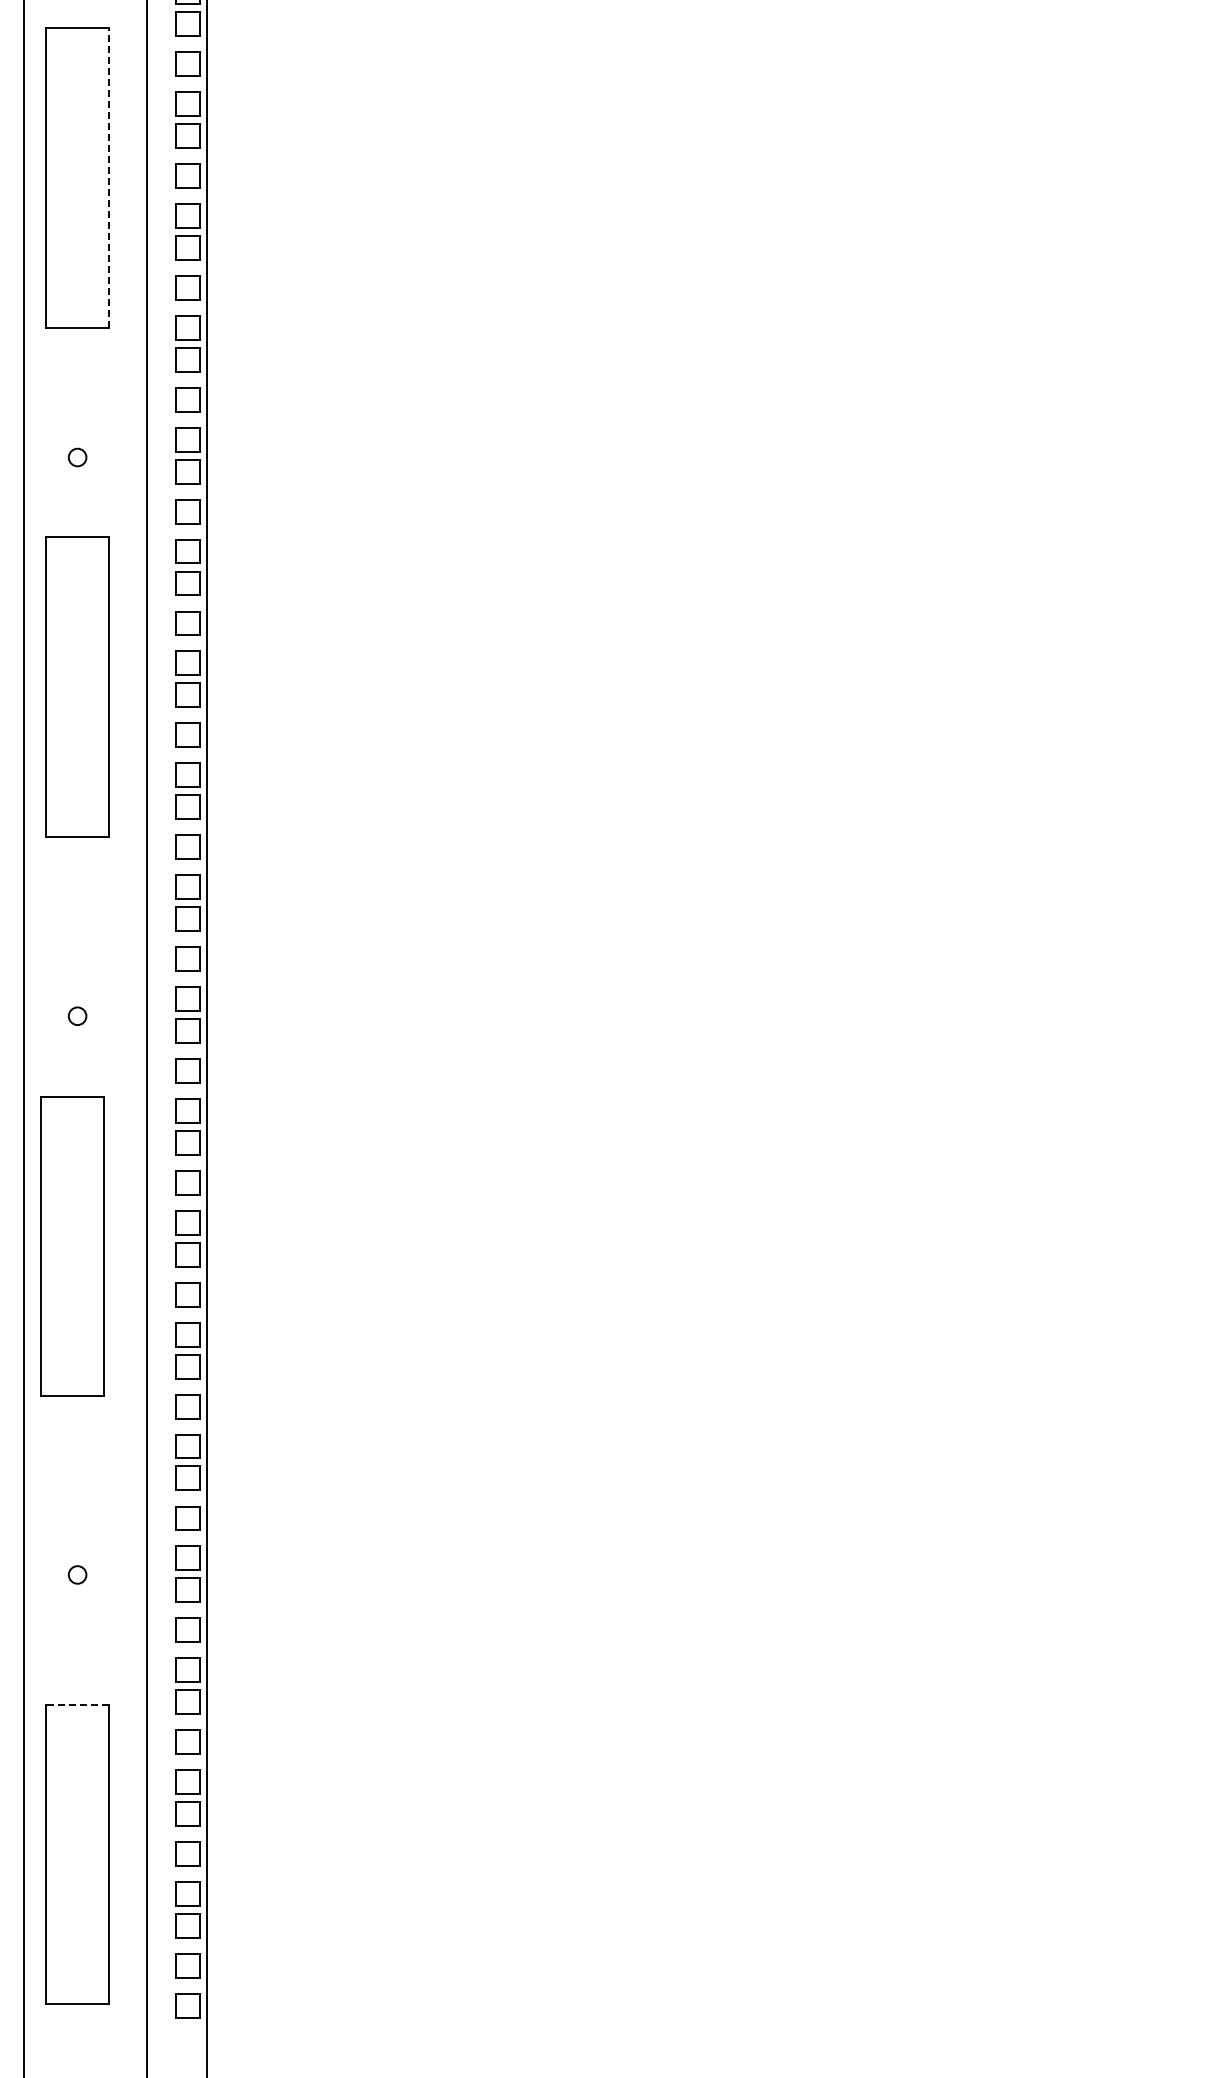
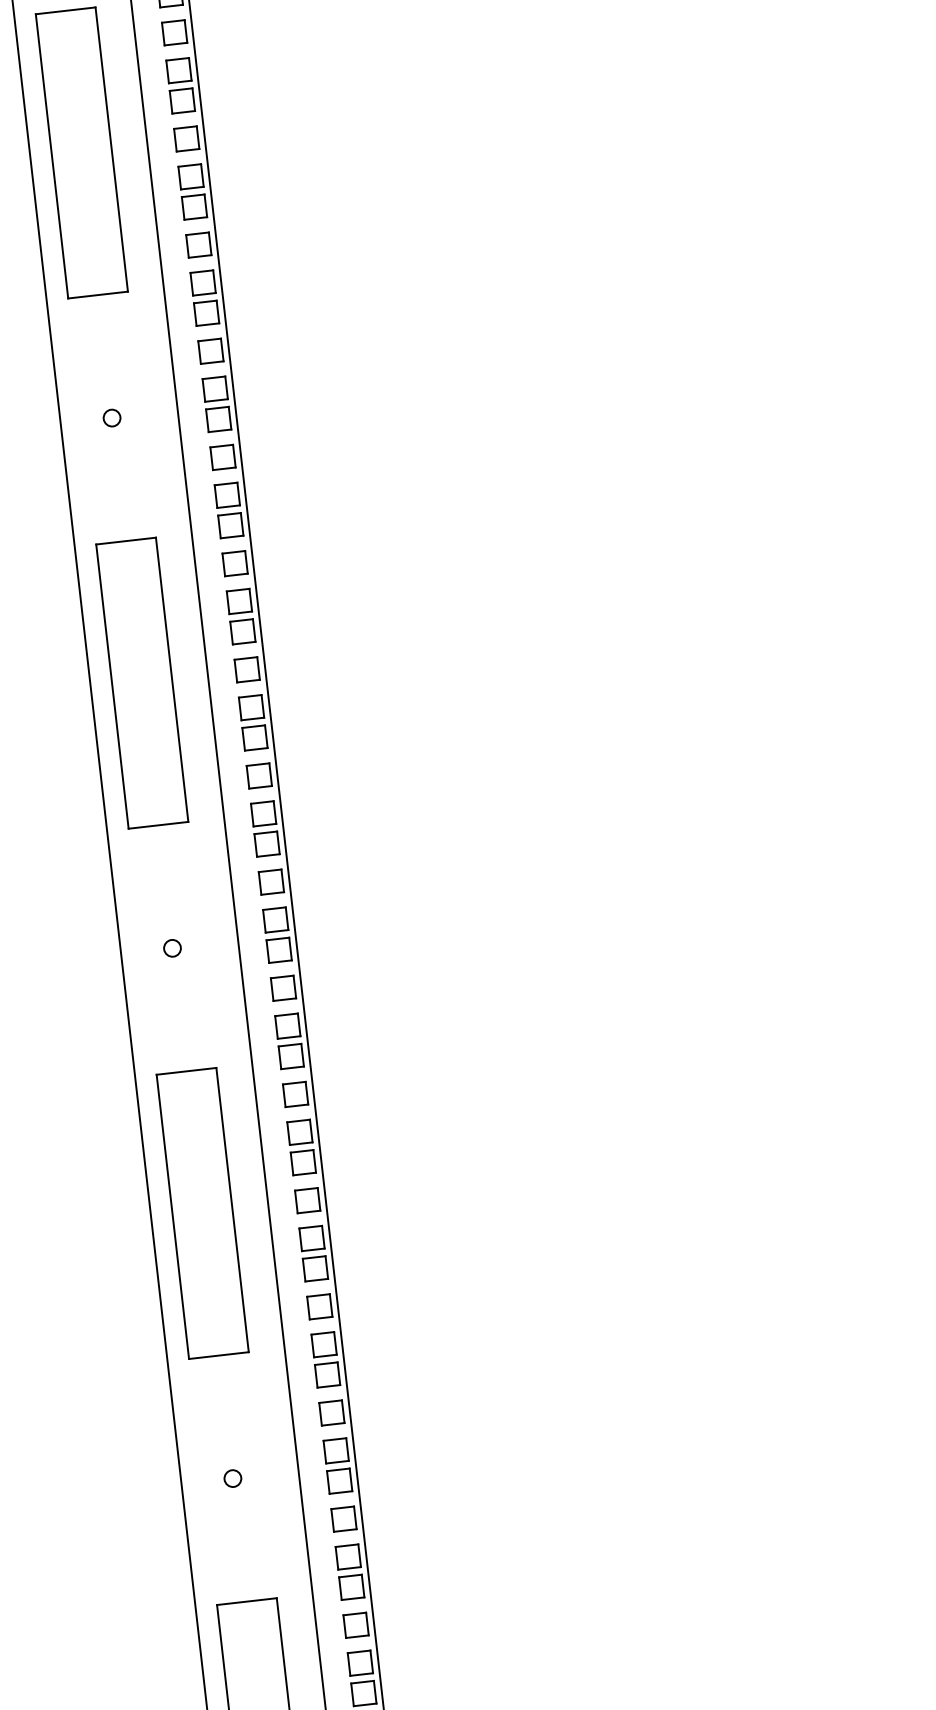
line: (109, 178) -> (112, 149), dashed -> solid
part: (77, 686) -> (142, 682), moved
part: (72, 1246) -> (202, 1213), moved
line: (77, 1704) -> (246, 1601), dashed -> solid

